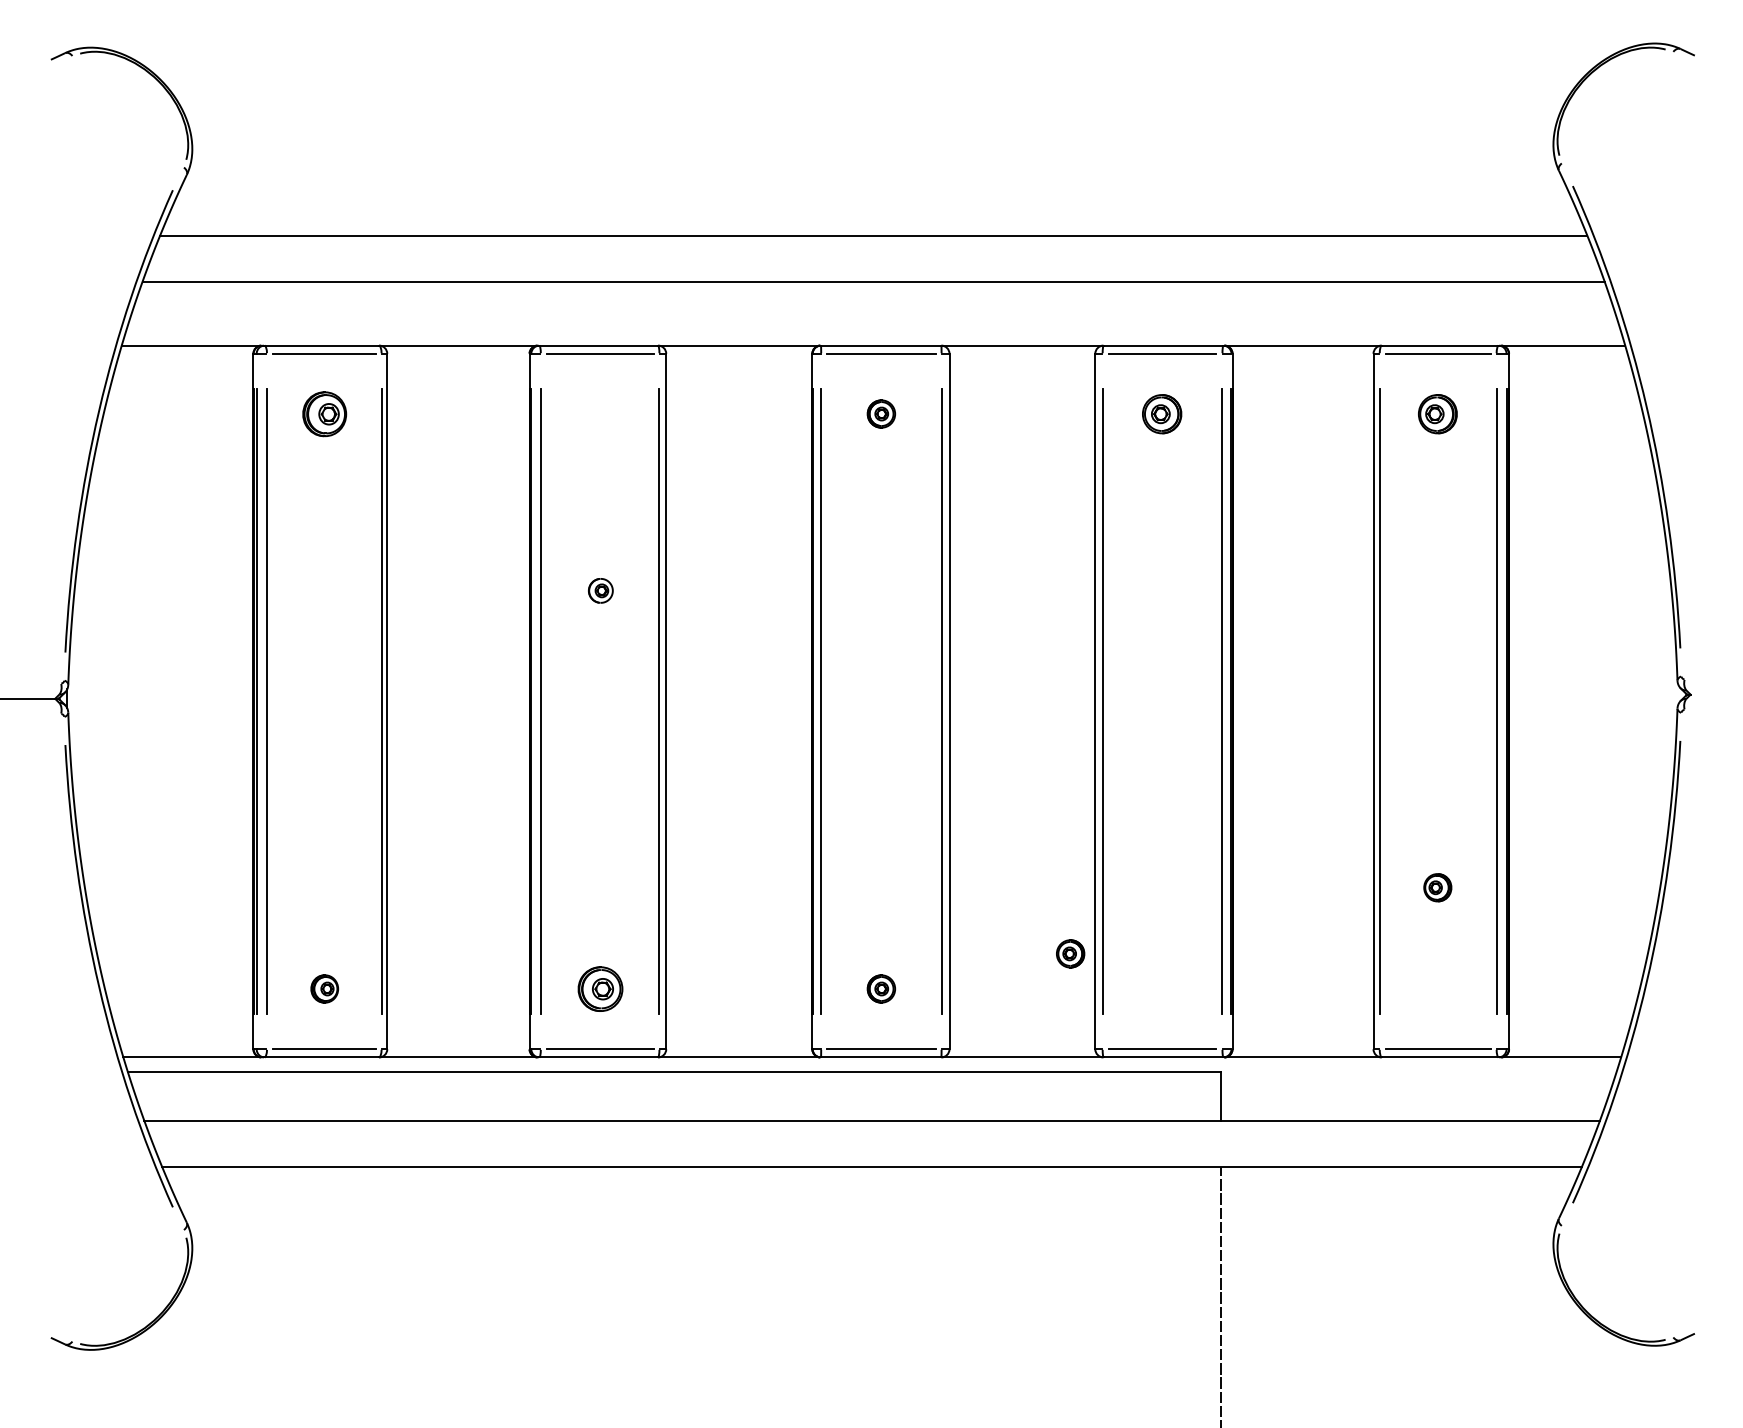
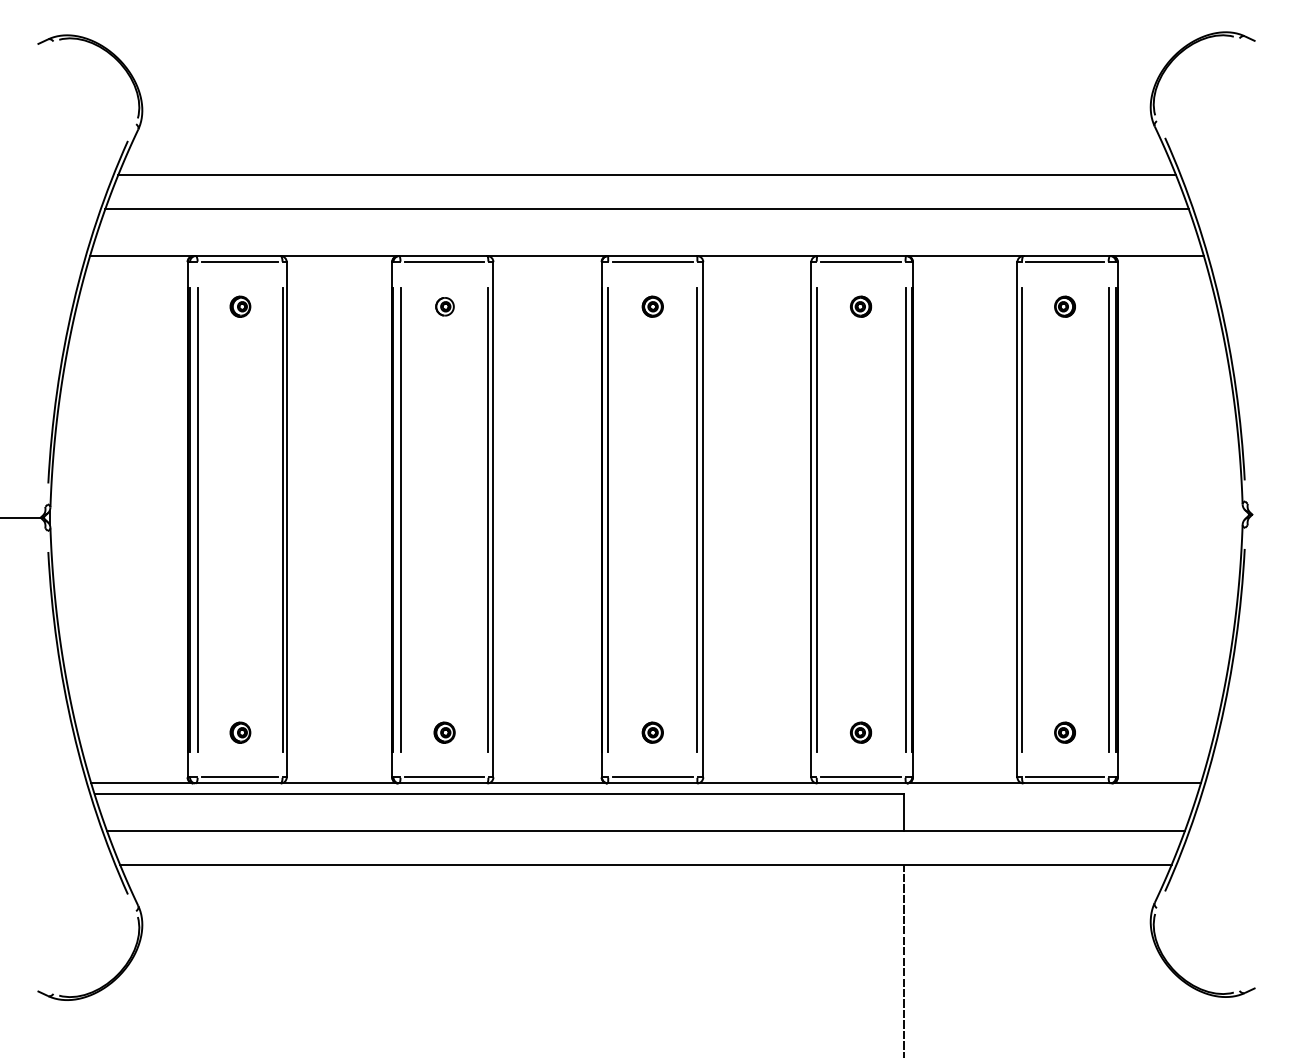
part: (324, 413) -> (240, 306), size x0.62
part: (1163, 413) -> (861, 306), size x0.71
part: (1437, 413) -> (1064, 306), size x0.71
part: (600, 590) -> (444, 306), moved
part: (1437, 887) -> (1064, 732), moved
part: (1071, 953) -> (861, 732), moved
part: (600, 988) -> (444, 732), size x0.62

